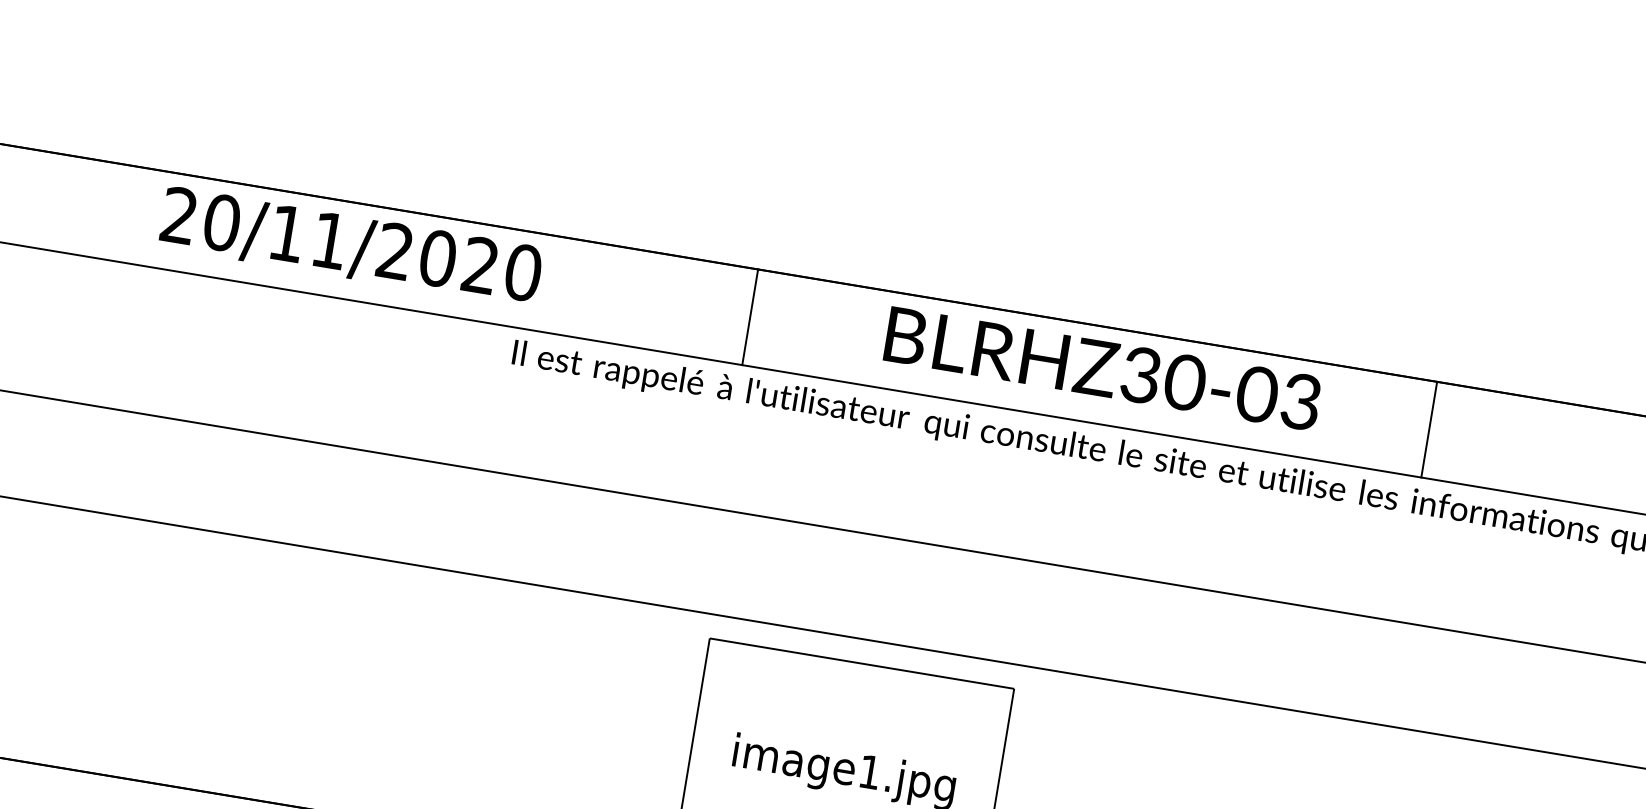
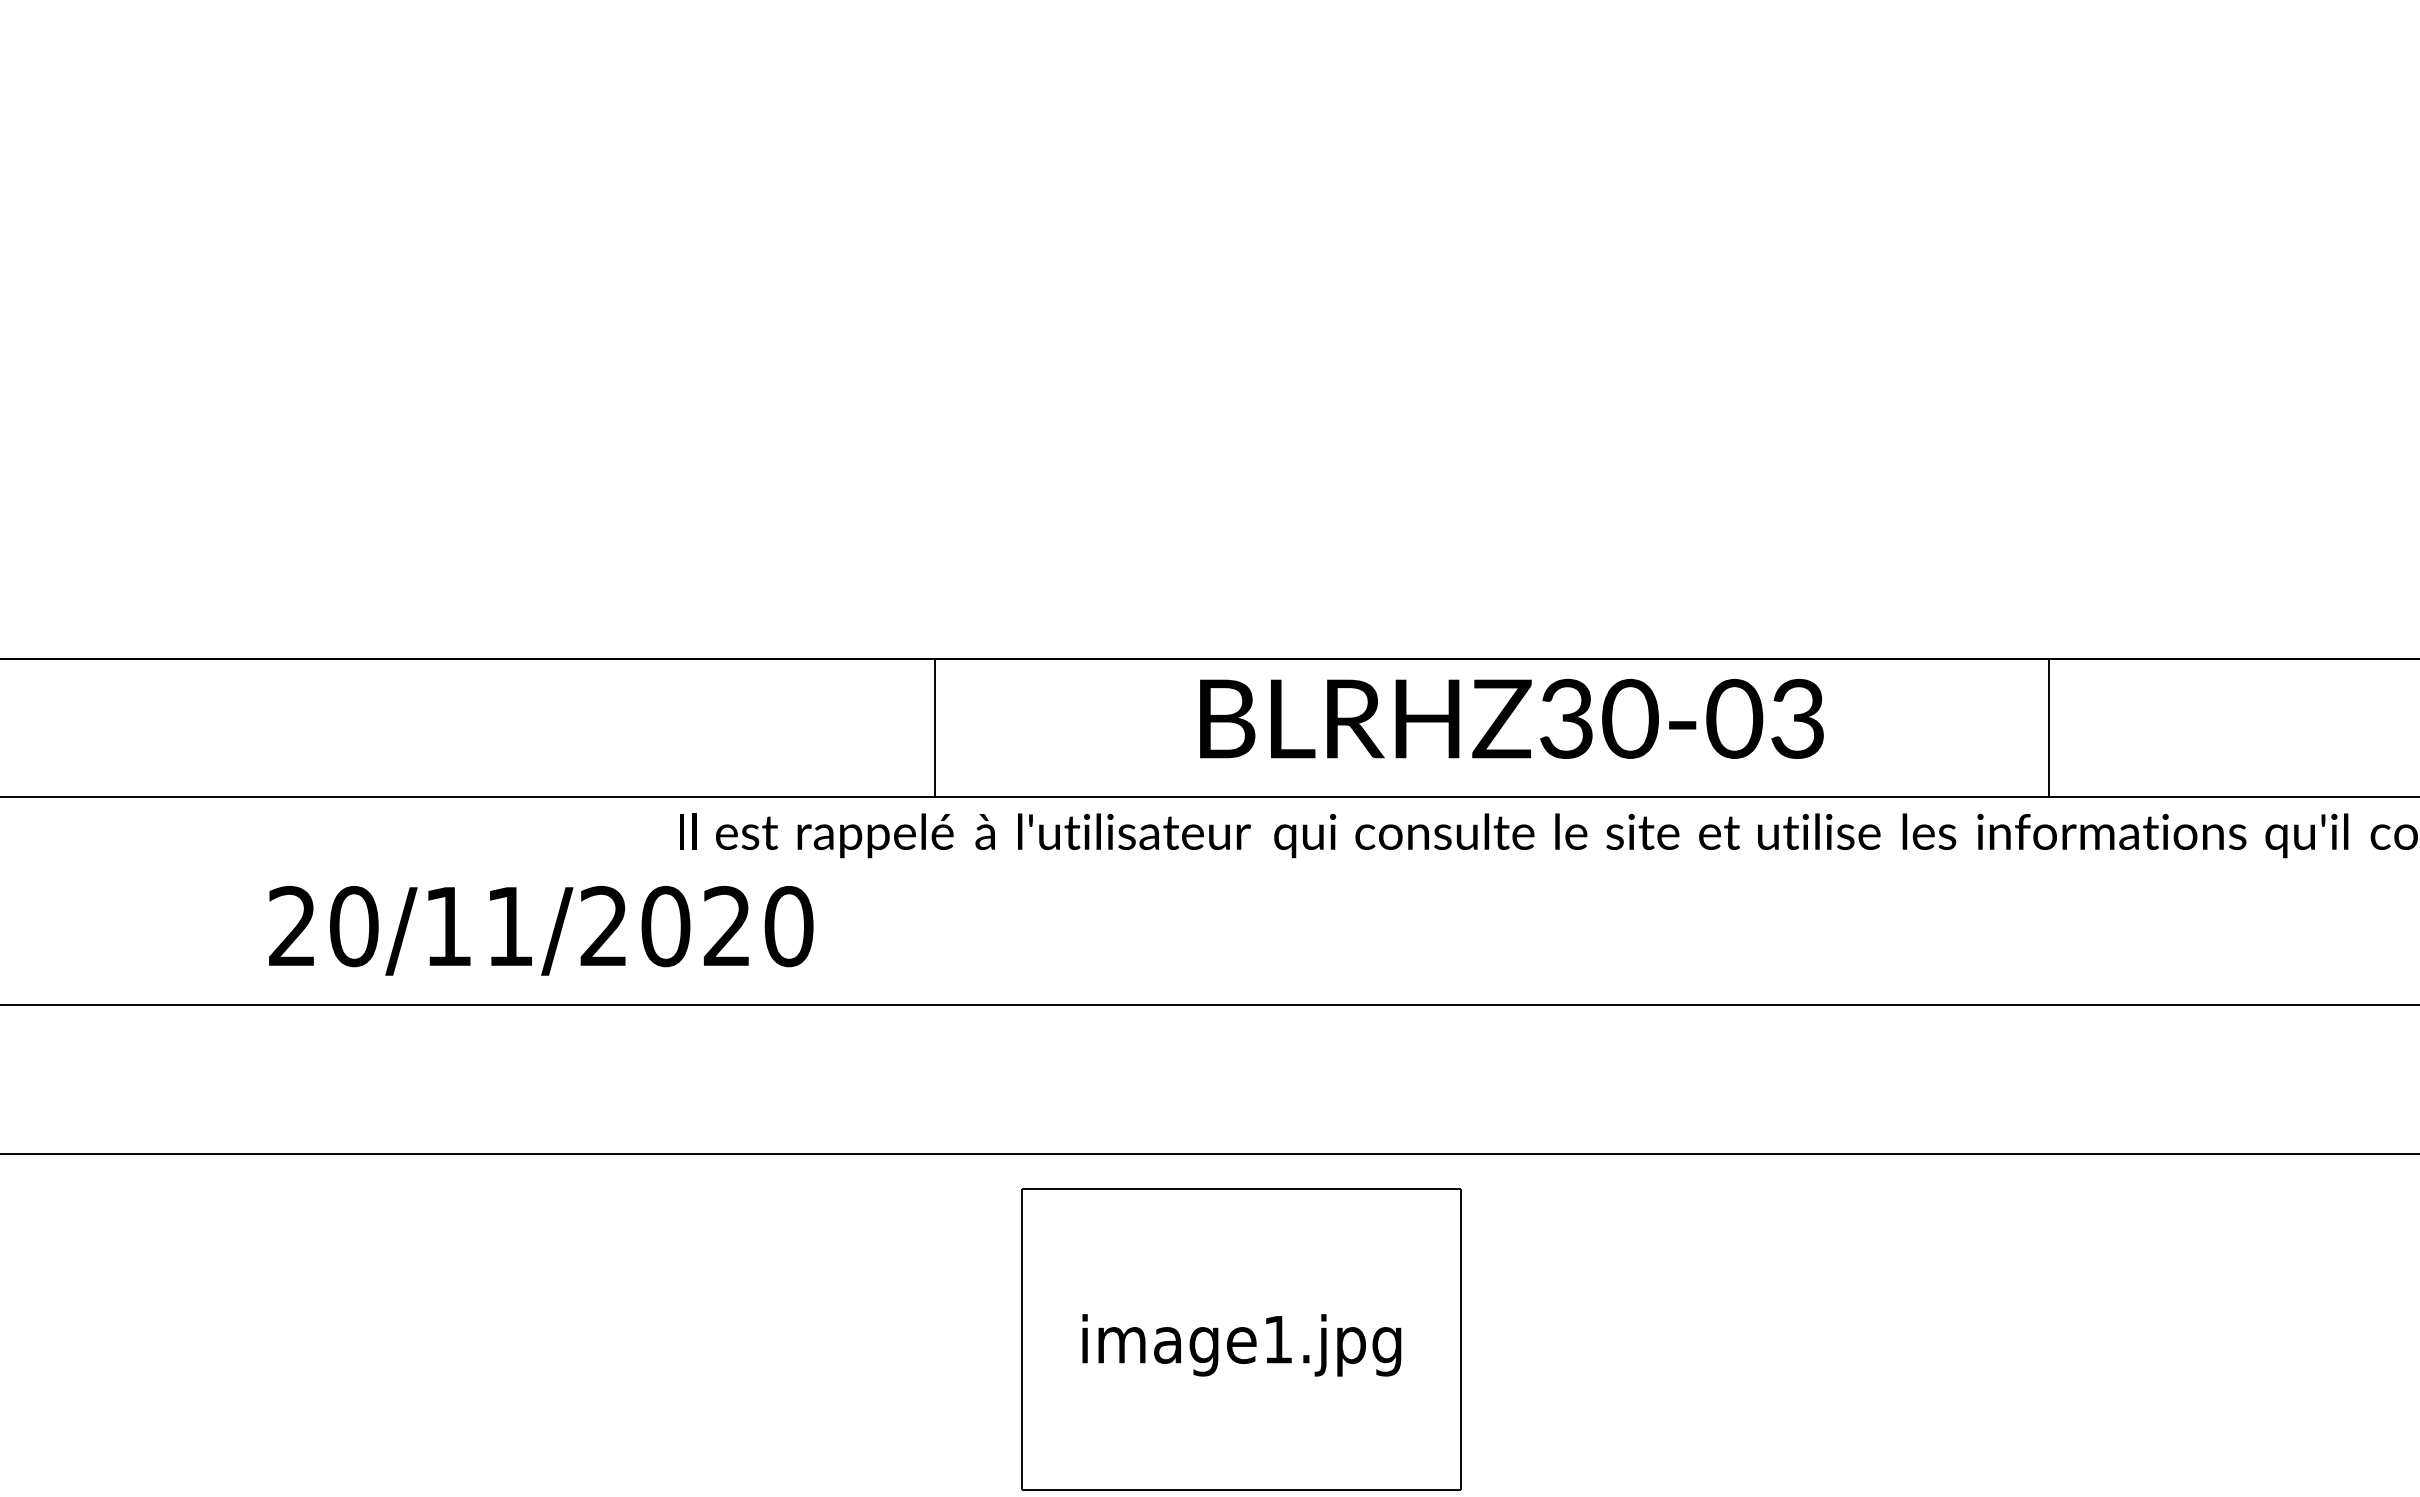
text: (351, 247) -> (541, 930), moved
line: (750, 317) -> (935, 728), moved
line: (1429, 429) -> (2049, 728), moved

